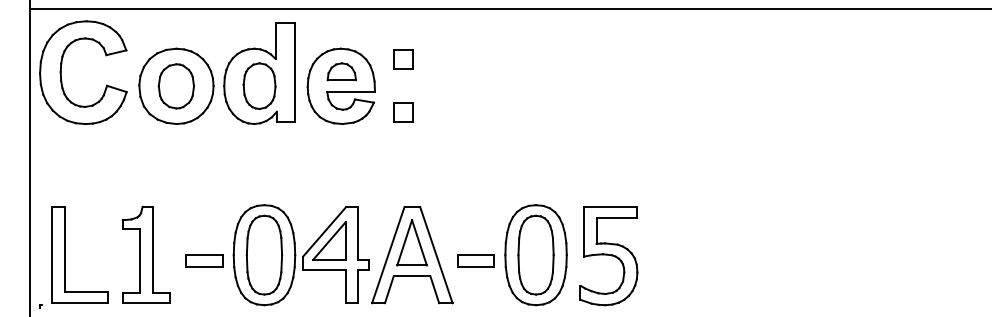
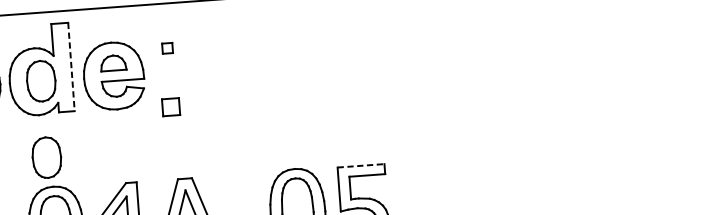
part: (403, 59) -> (167, 48), size x0.6
line: (294, 72) -> (71, 66), solid -> dashed
part: (403, 112) -> (170, 106), moved
part: (259, 171) -> (46, 157), added
line: (610, 207) -> (361, 166), solid -> dashed

